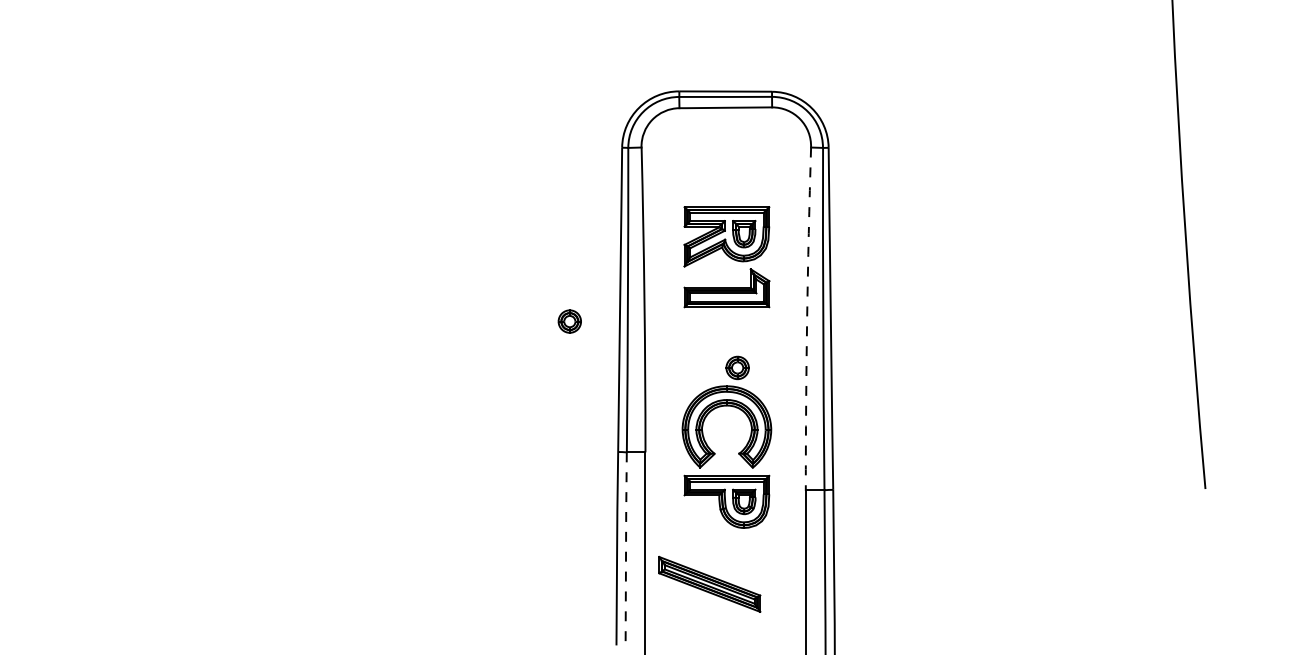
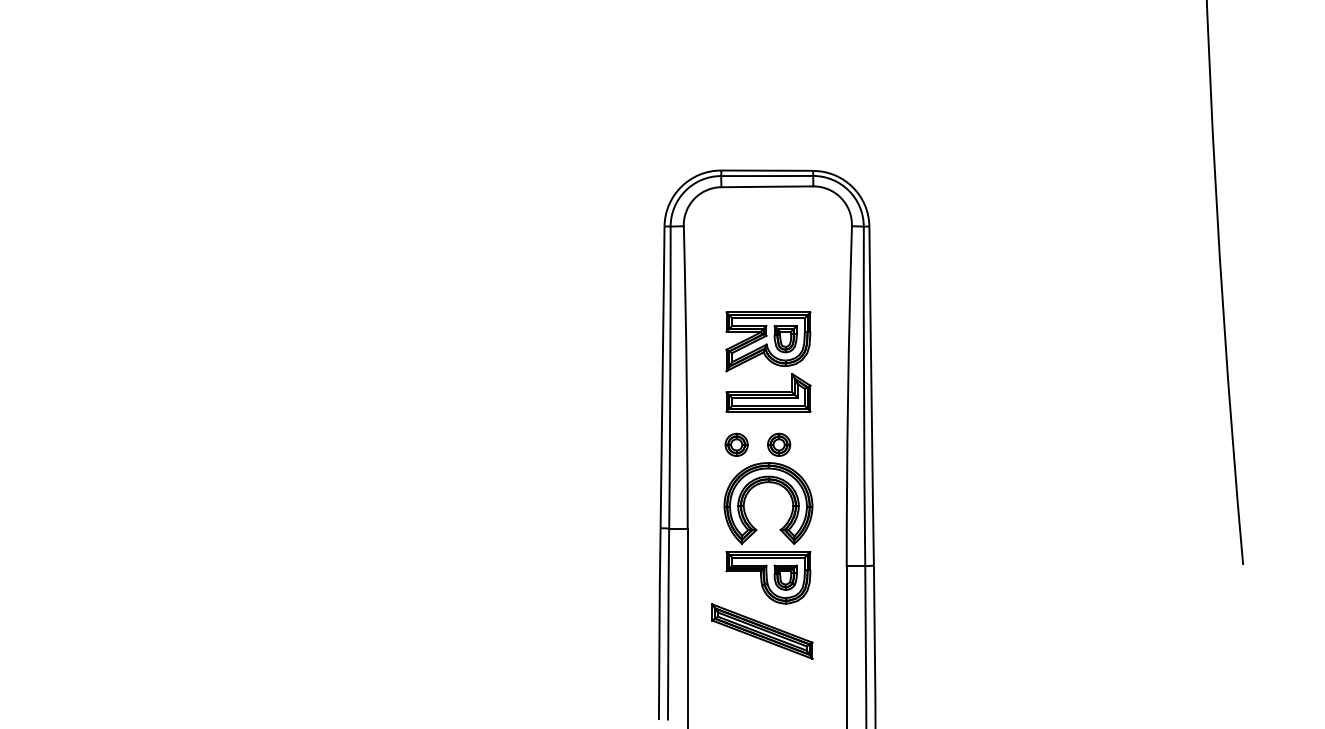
part: (726, 256) -> (768, 361), moved
arc: (807, 319) -> (848, 396), dashed -> solid
part: (569, 321) -> (736, 444), moved
line: (626, 549) -> (668, 624), dashed -> solid
part: (709, 584) -> (762, 631), moved

